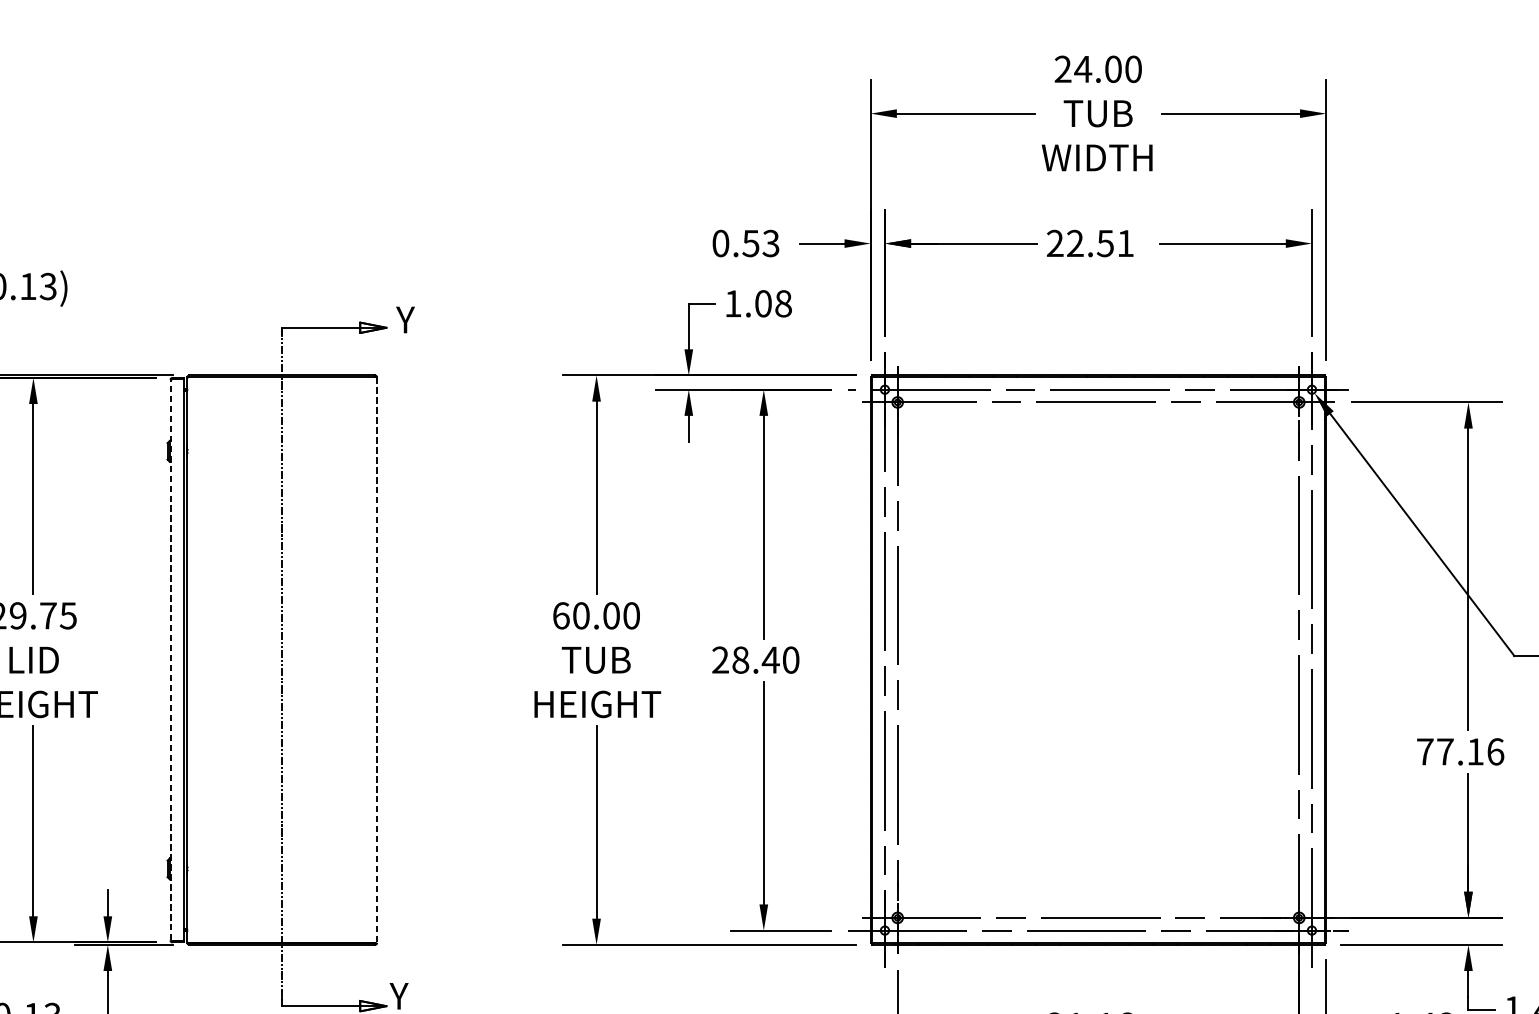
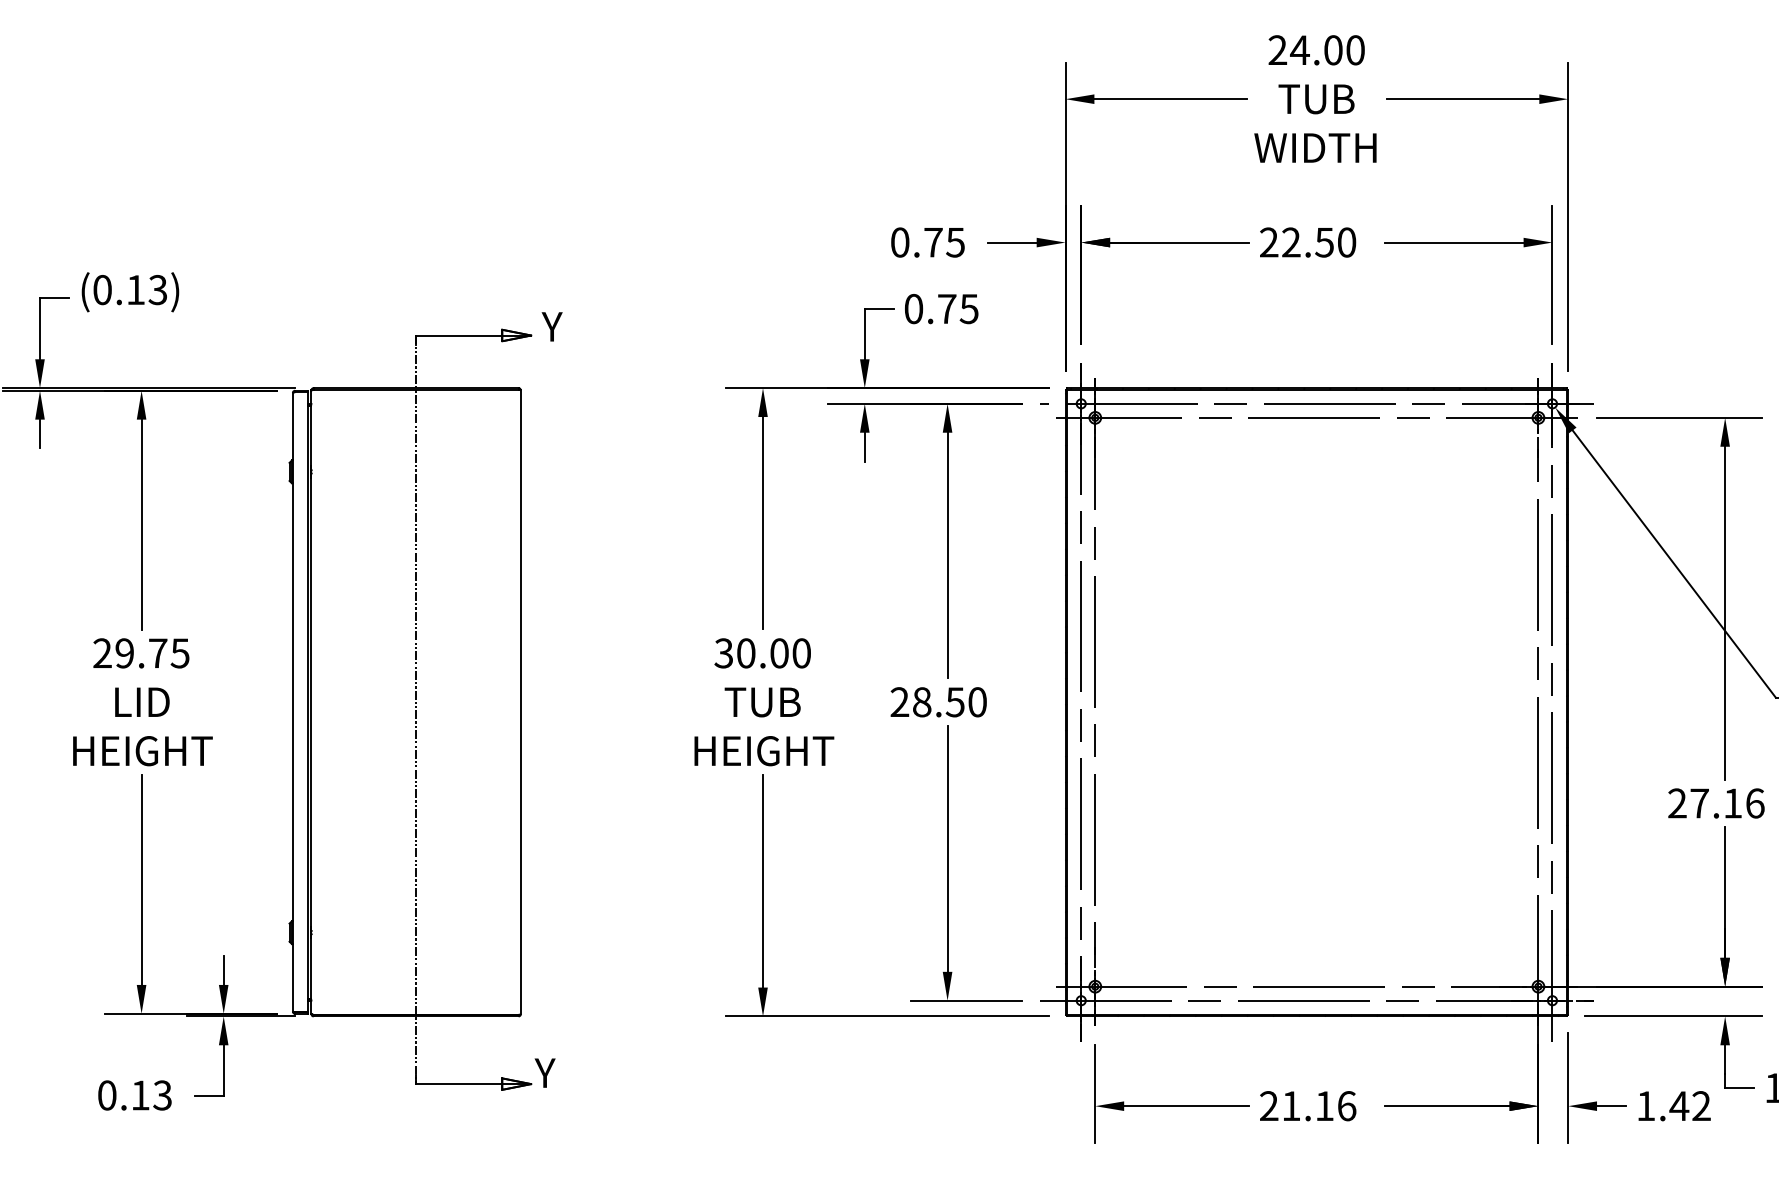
text: (760, 243) -> (943, 242), 0.53 -> 0.75
text: (1126, 243) -> (1347, 242), 22.51 -> 22.50
text: (758, 303) -> (941, 308), 1.08 -> 0.75
text: (560, 615) -> (723, 653), 60.00 -> 30.00
line: (170, 659) -> (292, 701), dashed -> solid
line: (376, 660) -> (520, 702), dashed -> solid
text: (770, 660) -> (955, 702), 28.40 -> 28.50
text: (1425, 751) -> (1677, 803), 77.16 -> 27.16

